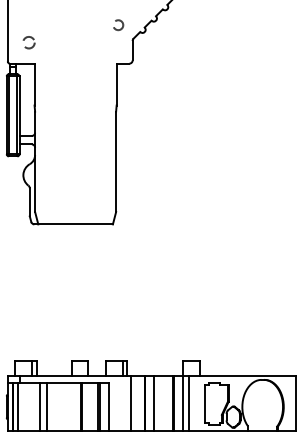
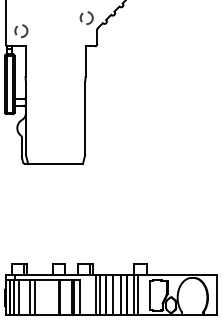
circle: (118, 25) -> (86, 18), size x1.67
circle: (28, 42) -> (21, 30), size x1.43
line: (136, 403) -> (100, 295), added
line: (165, 403) -> (121, 295), added
line: (25, 406) -> (18, 297), added

